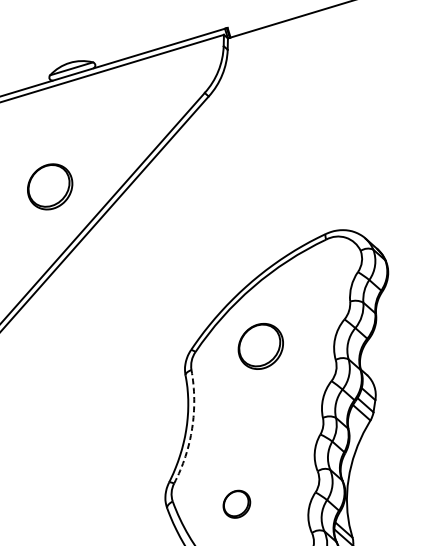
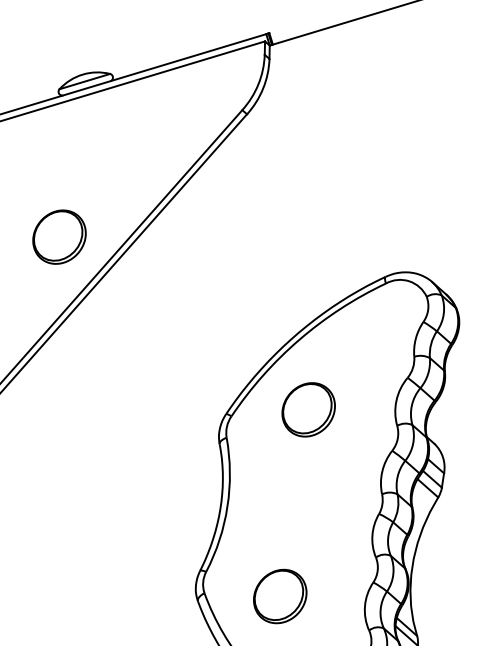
part: (50, 186) -> (59, 236), moved
arc: (192, 428) -> (227, 506), dashed -> solid
part: (237, 504) -> (280, 596), size x1.67

